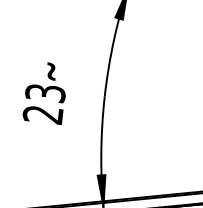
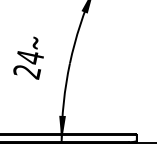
text: (44, 93) -> (29, 57), 23 -> 24

